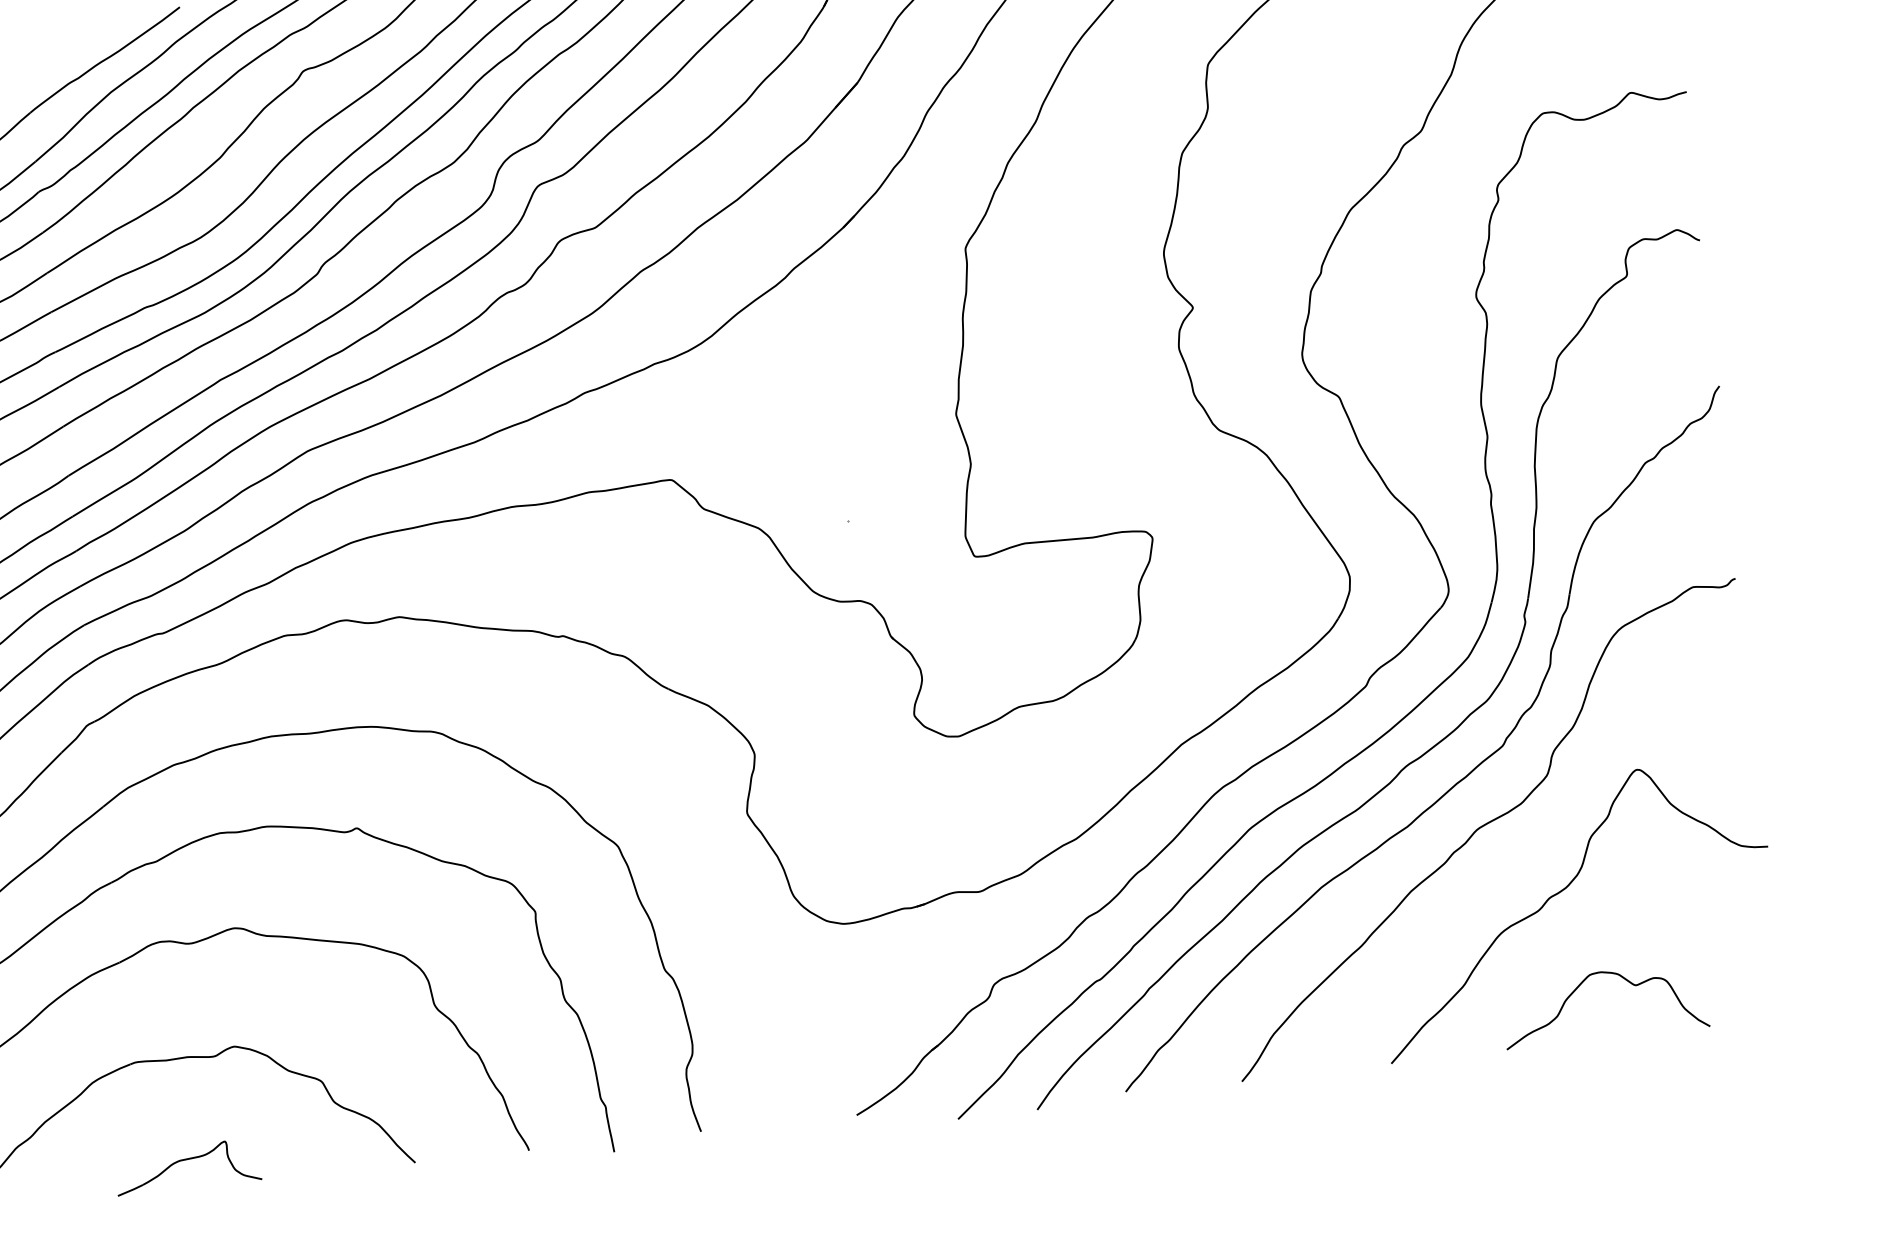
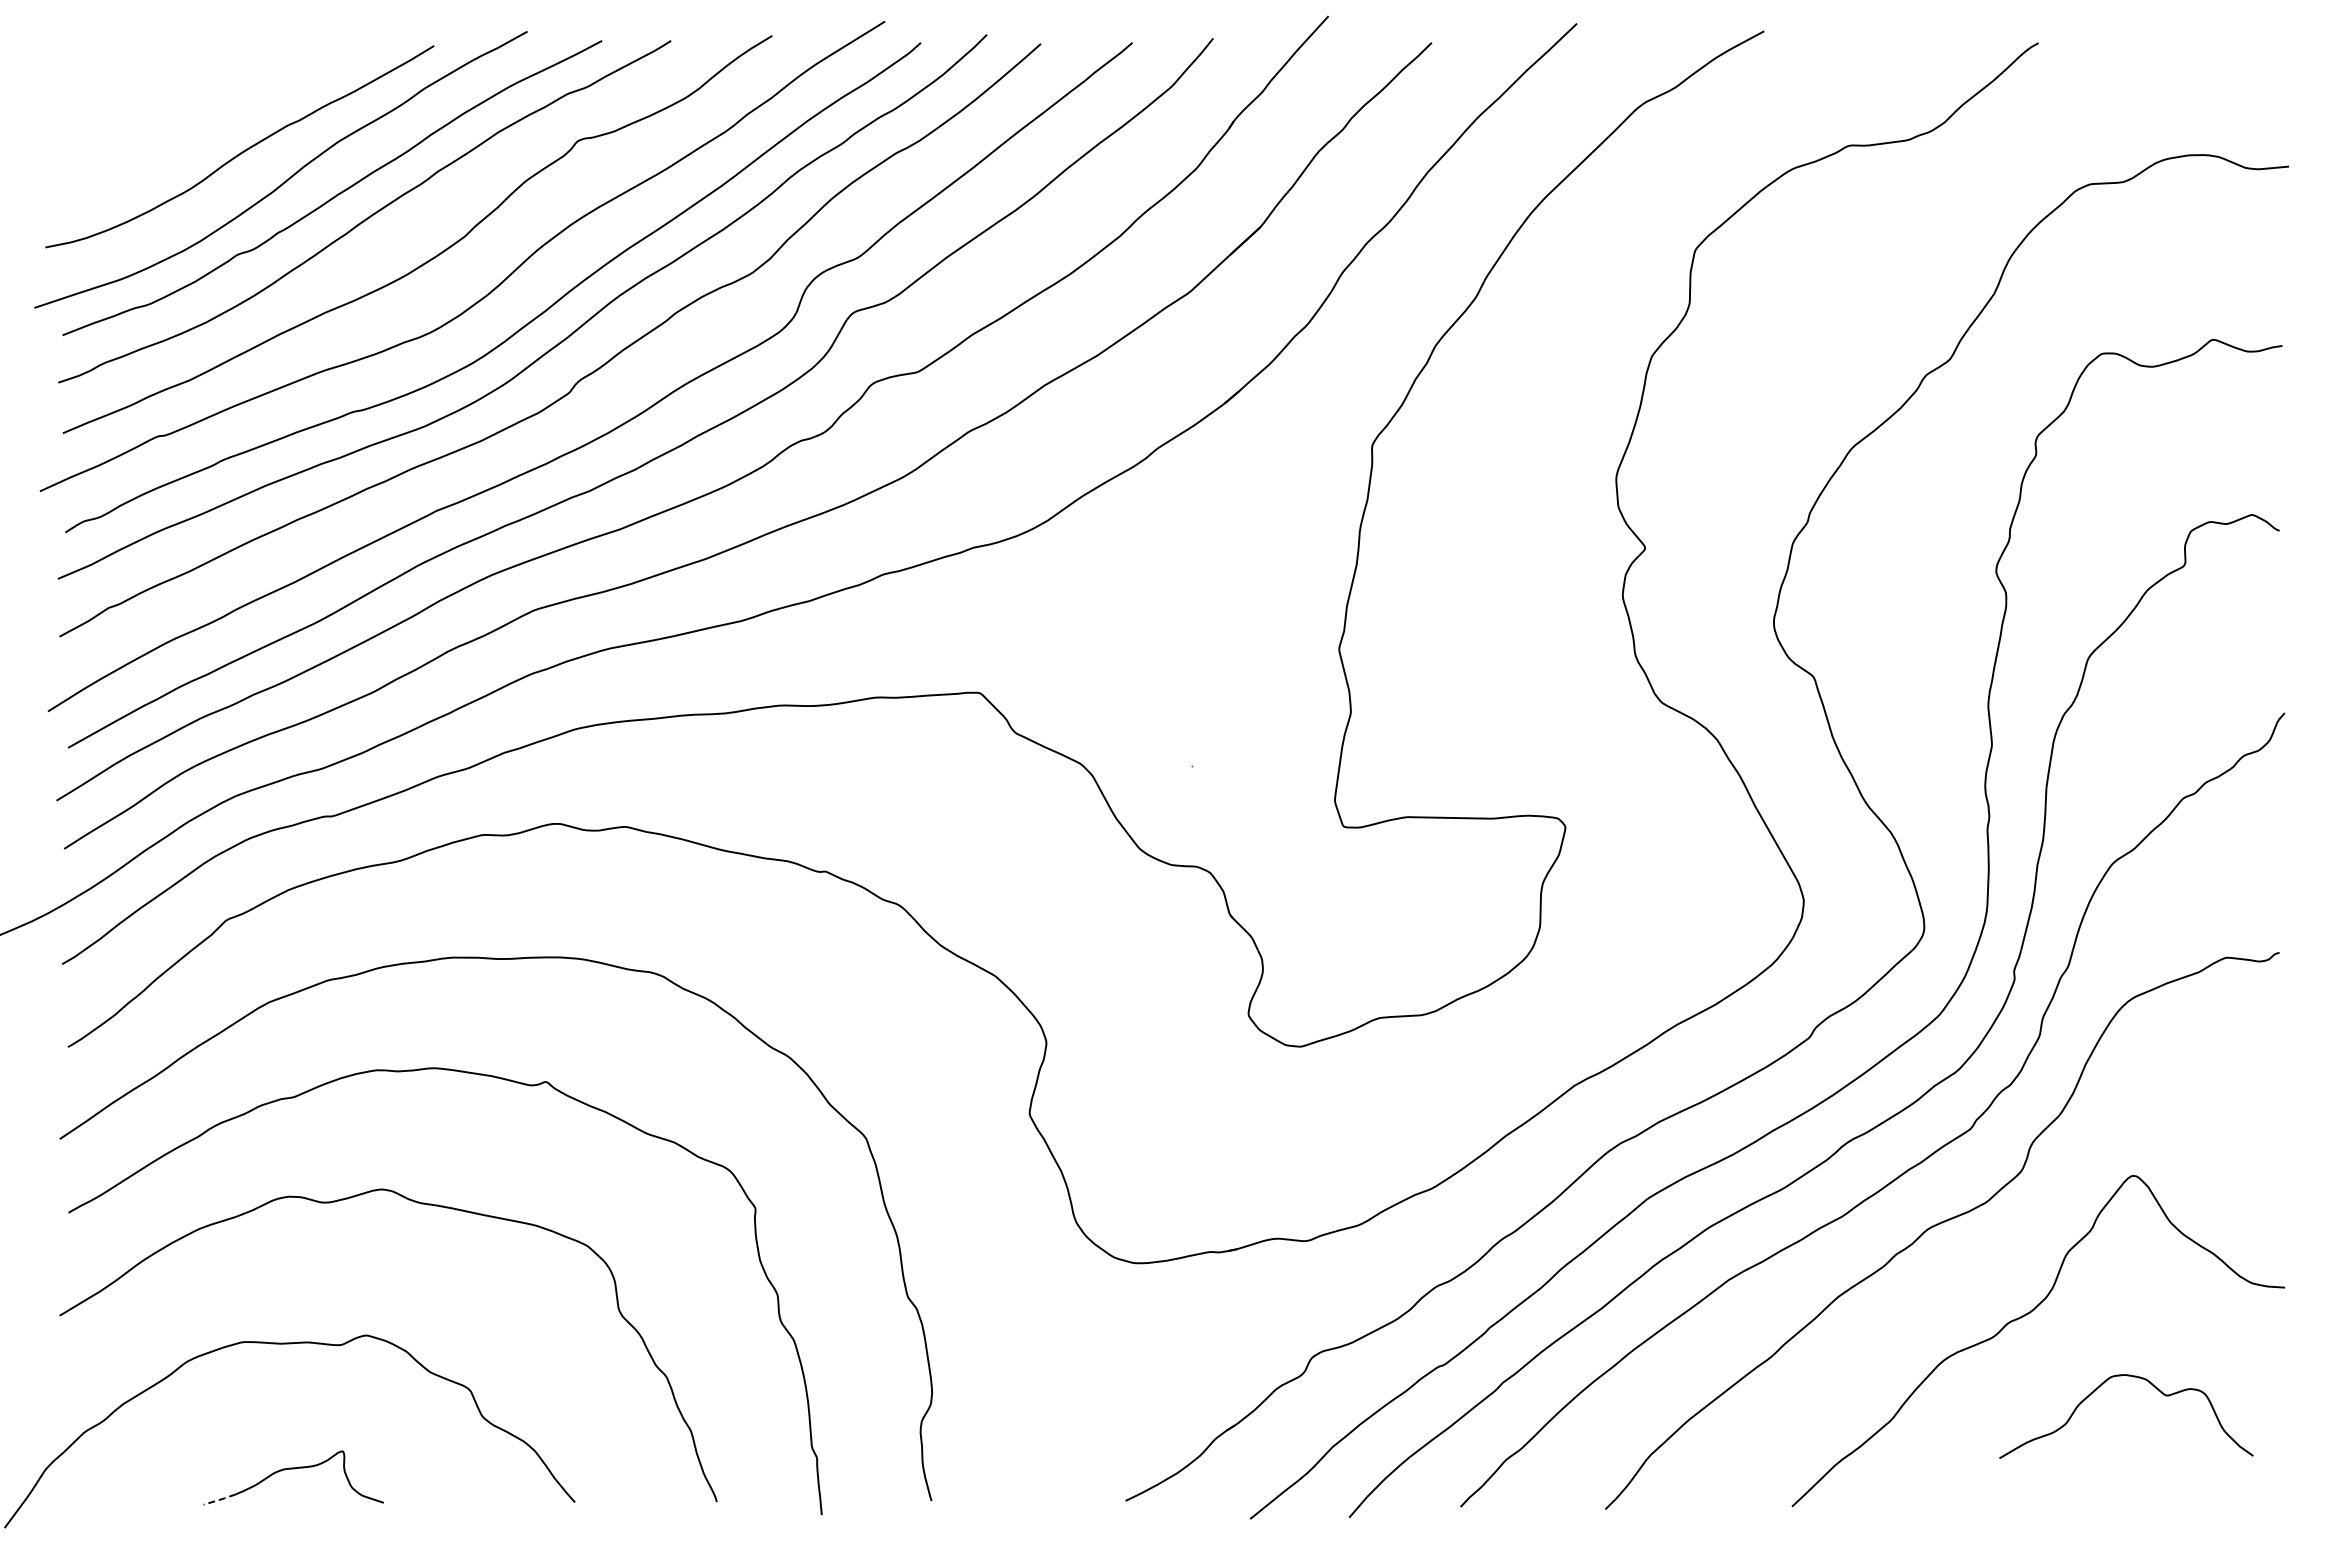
curve: (1583, 982) -> (2102, 1385), moved
line: (131, 1190) -> (220, 1499), solid -> dashed

